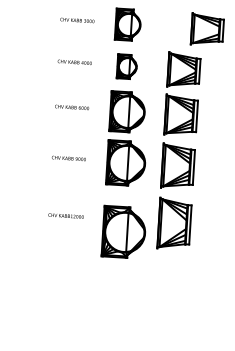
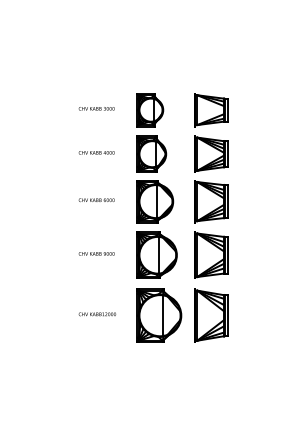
part: (207, 30) -> (211, 110), moved
part: (126, 66) -> (151, 153), size x1.43
part: (124, 232) -> (159, 315), moved

